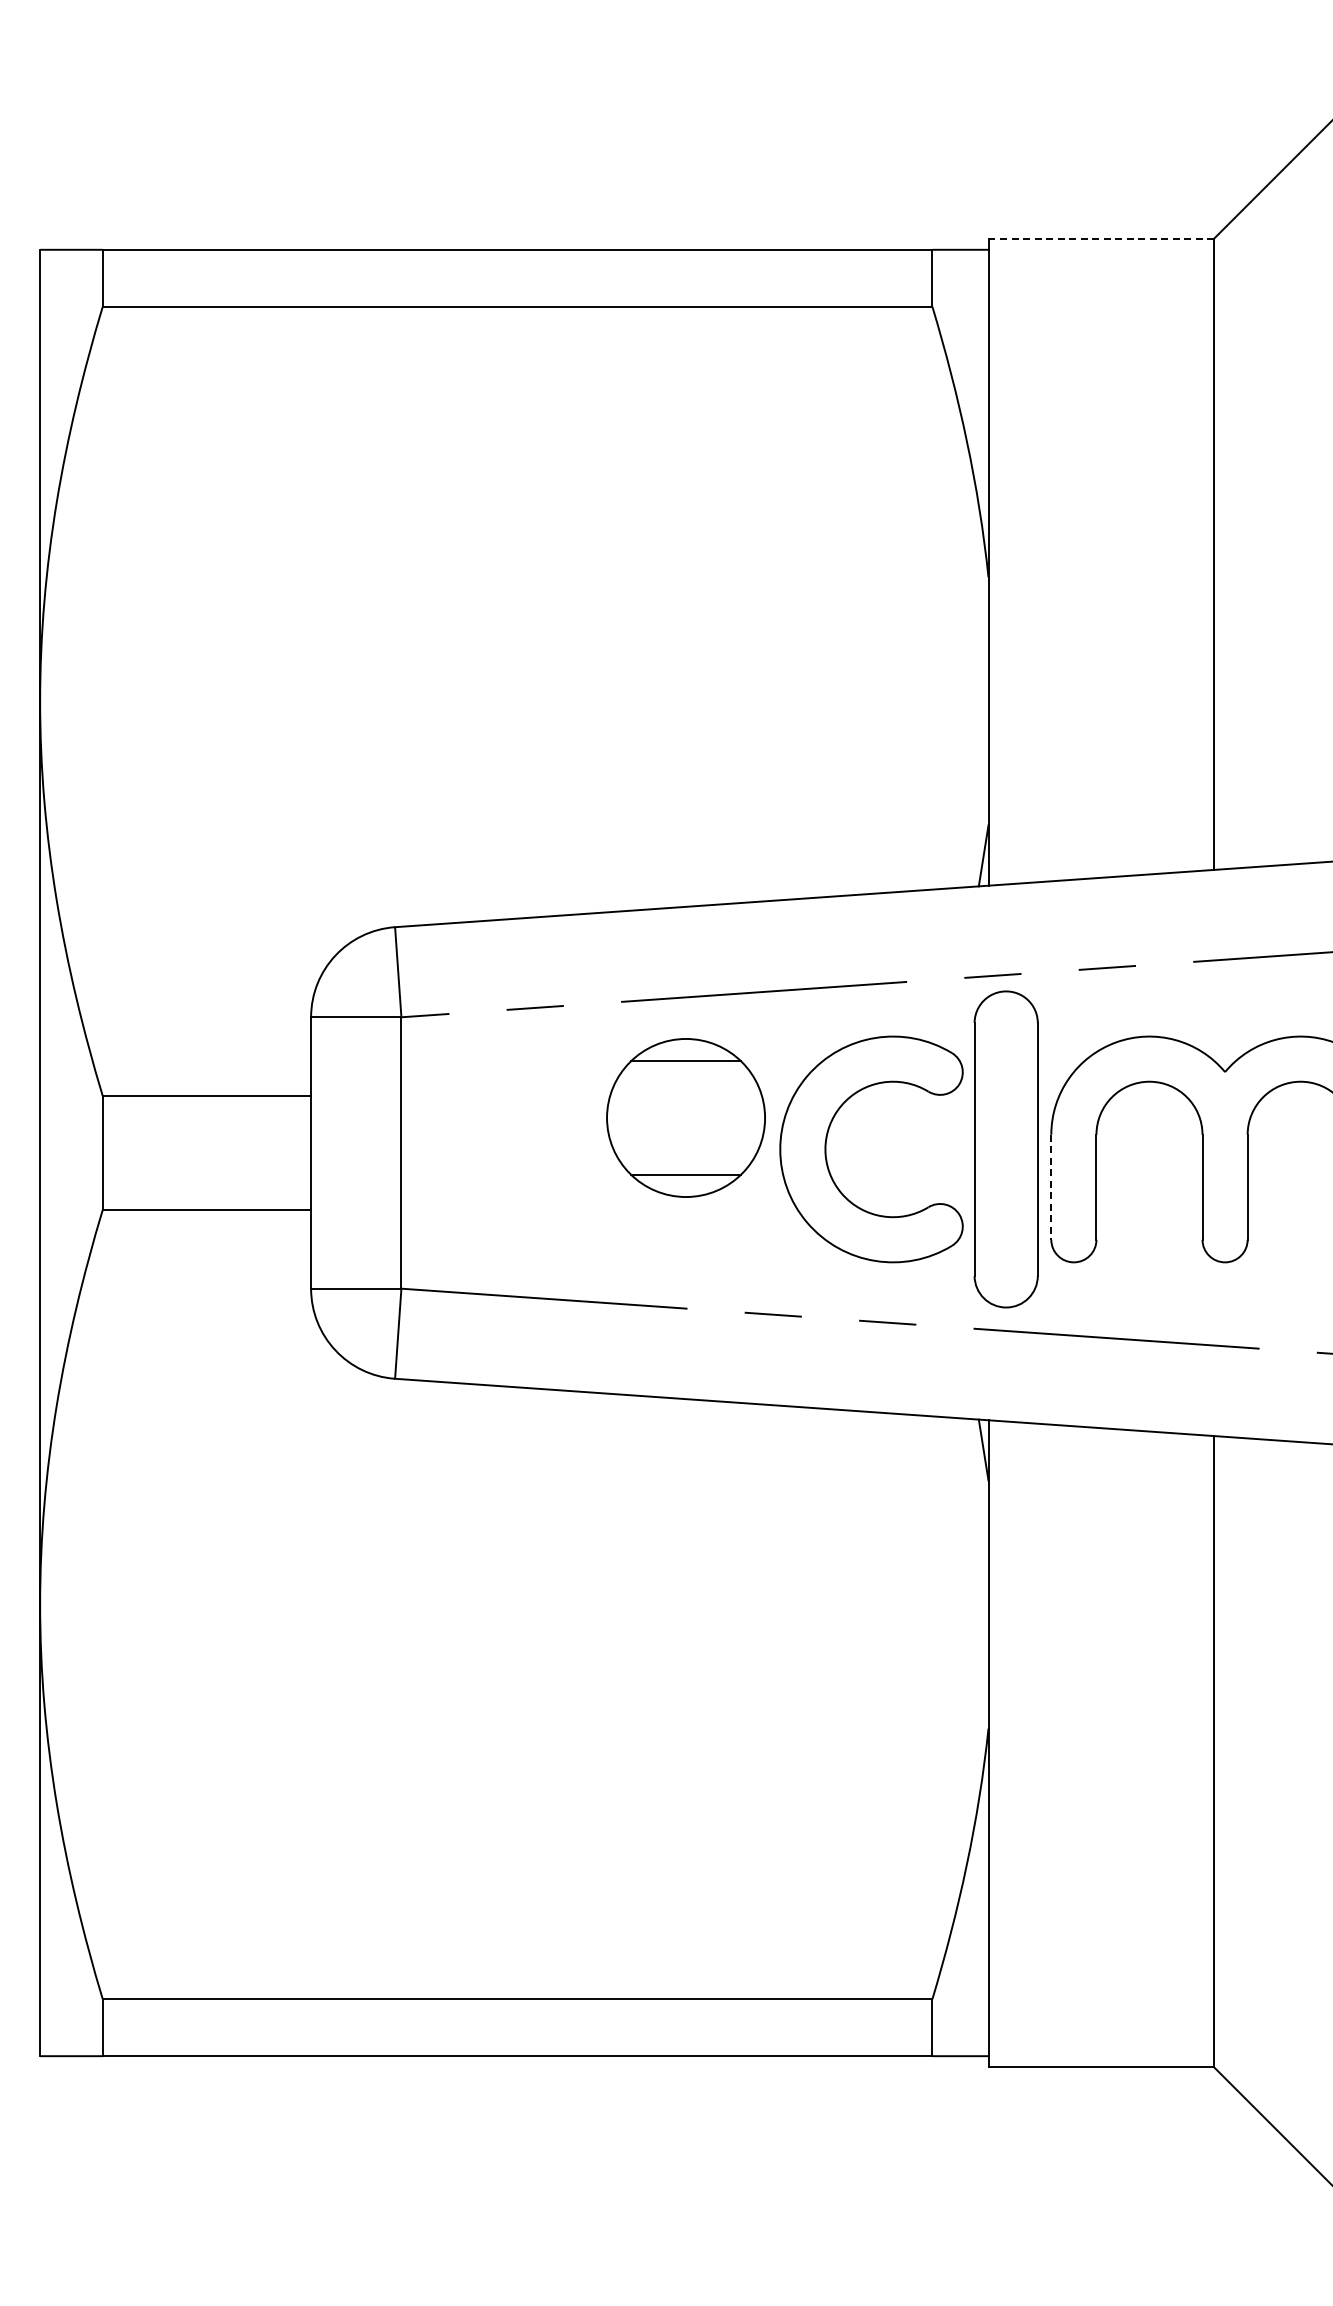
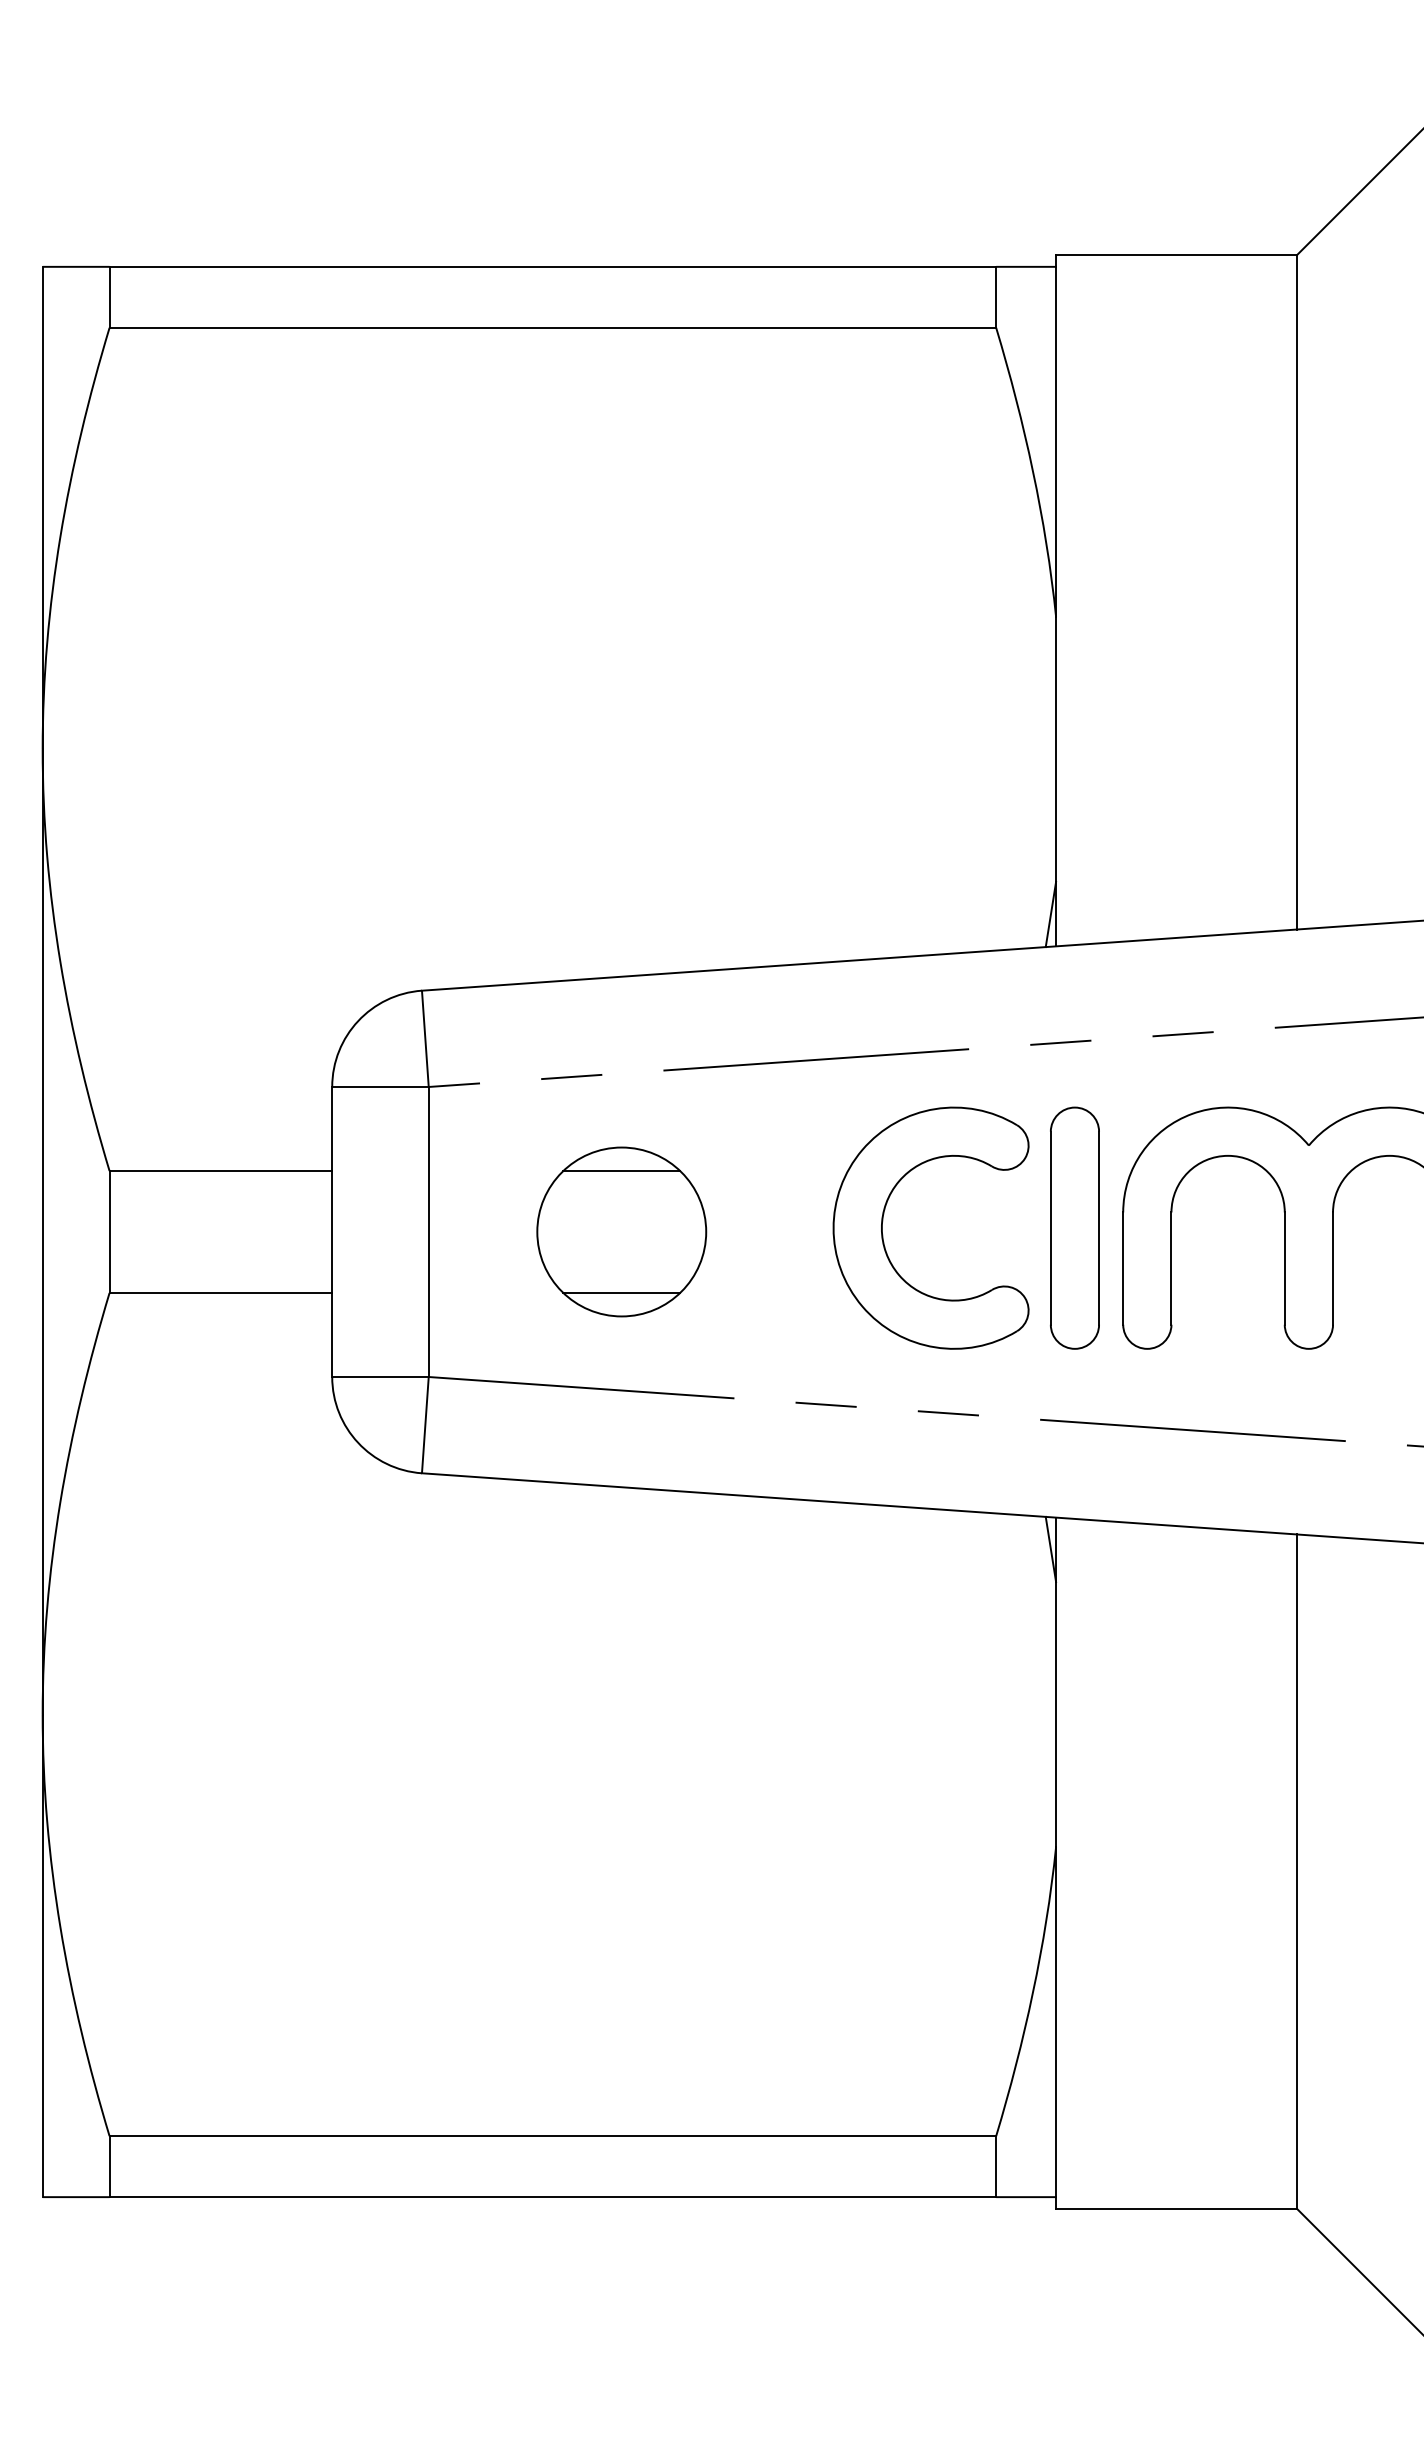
line: (1101, 238) -> (1176, 254), dashed -> solid
part: (685, 1117) -> (621, 1231), moved
part: (1005, 1149) -> (1074, 1228), size x0.71
line: (1051, 1187) -> (1123, 1268), dashed -> solid

